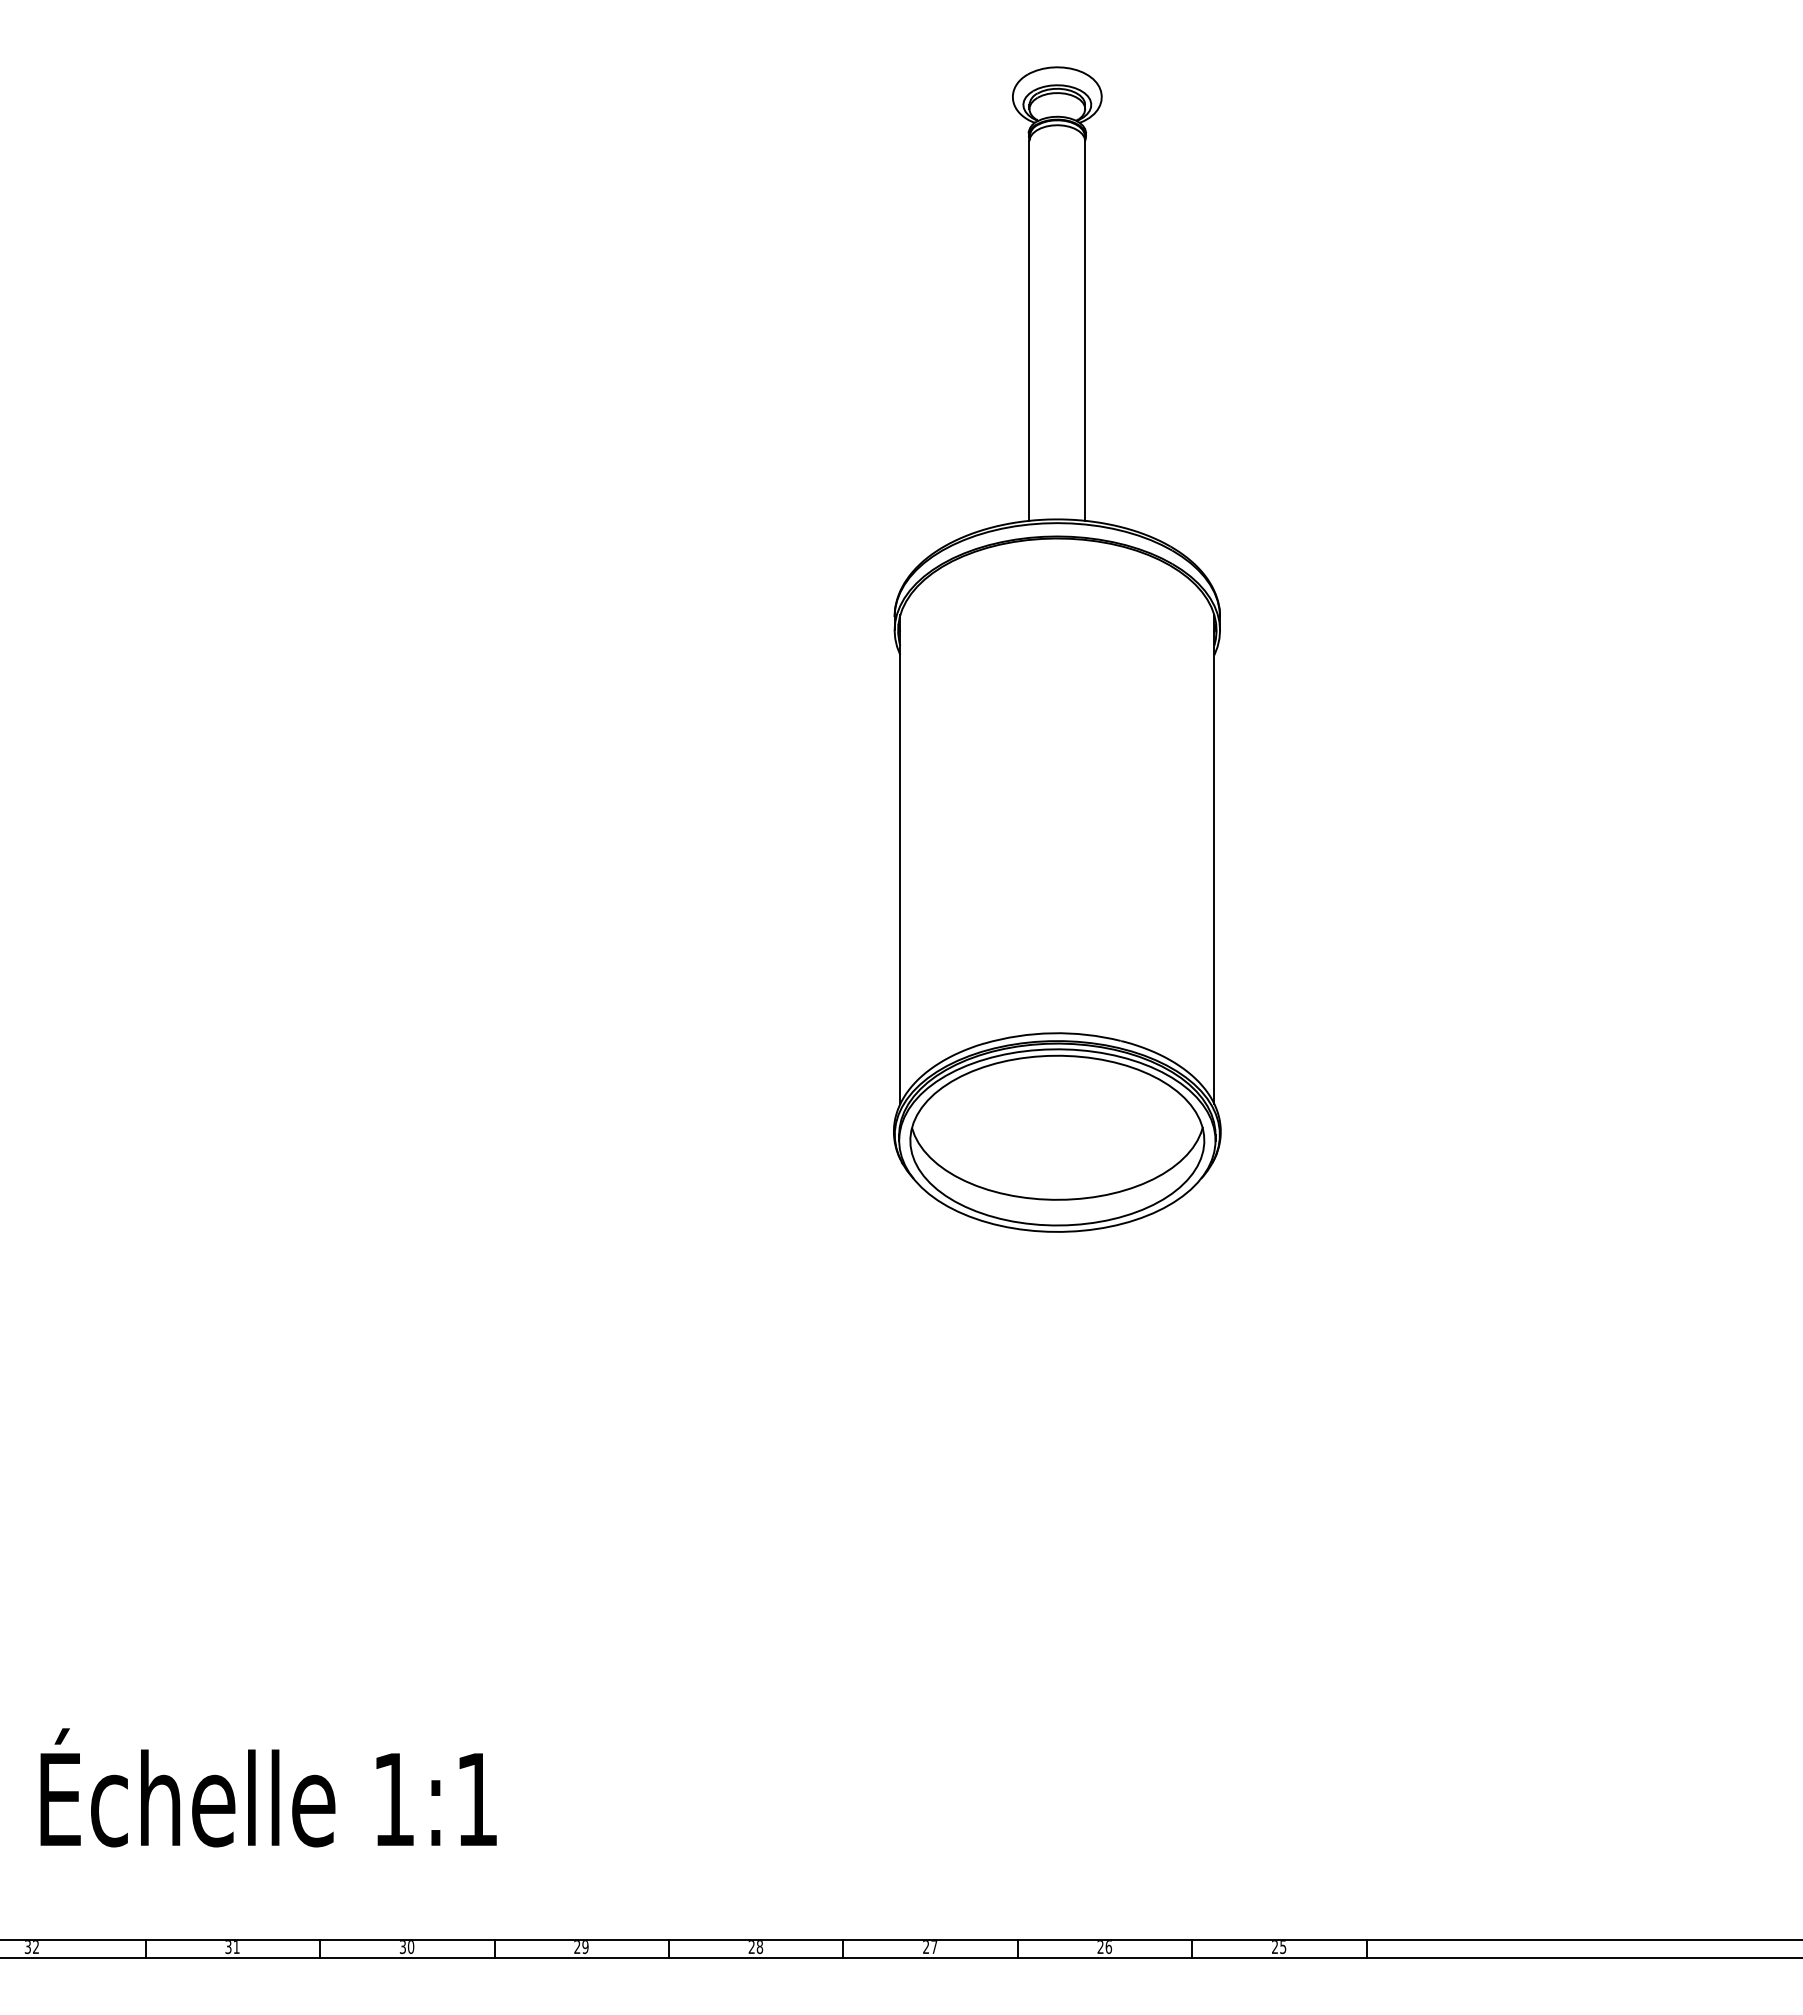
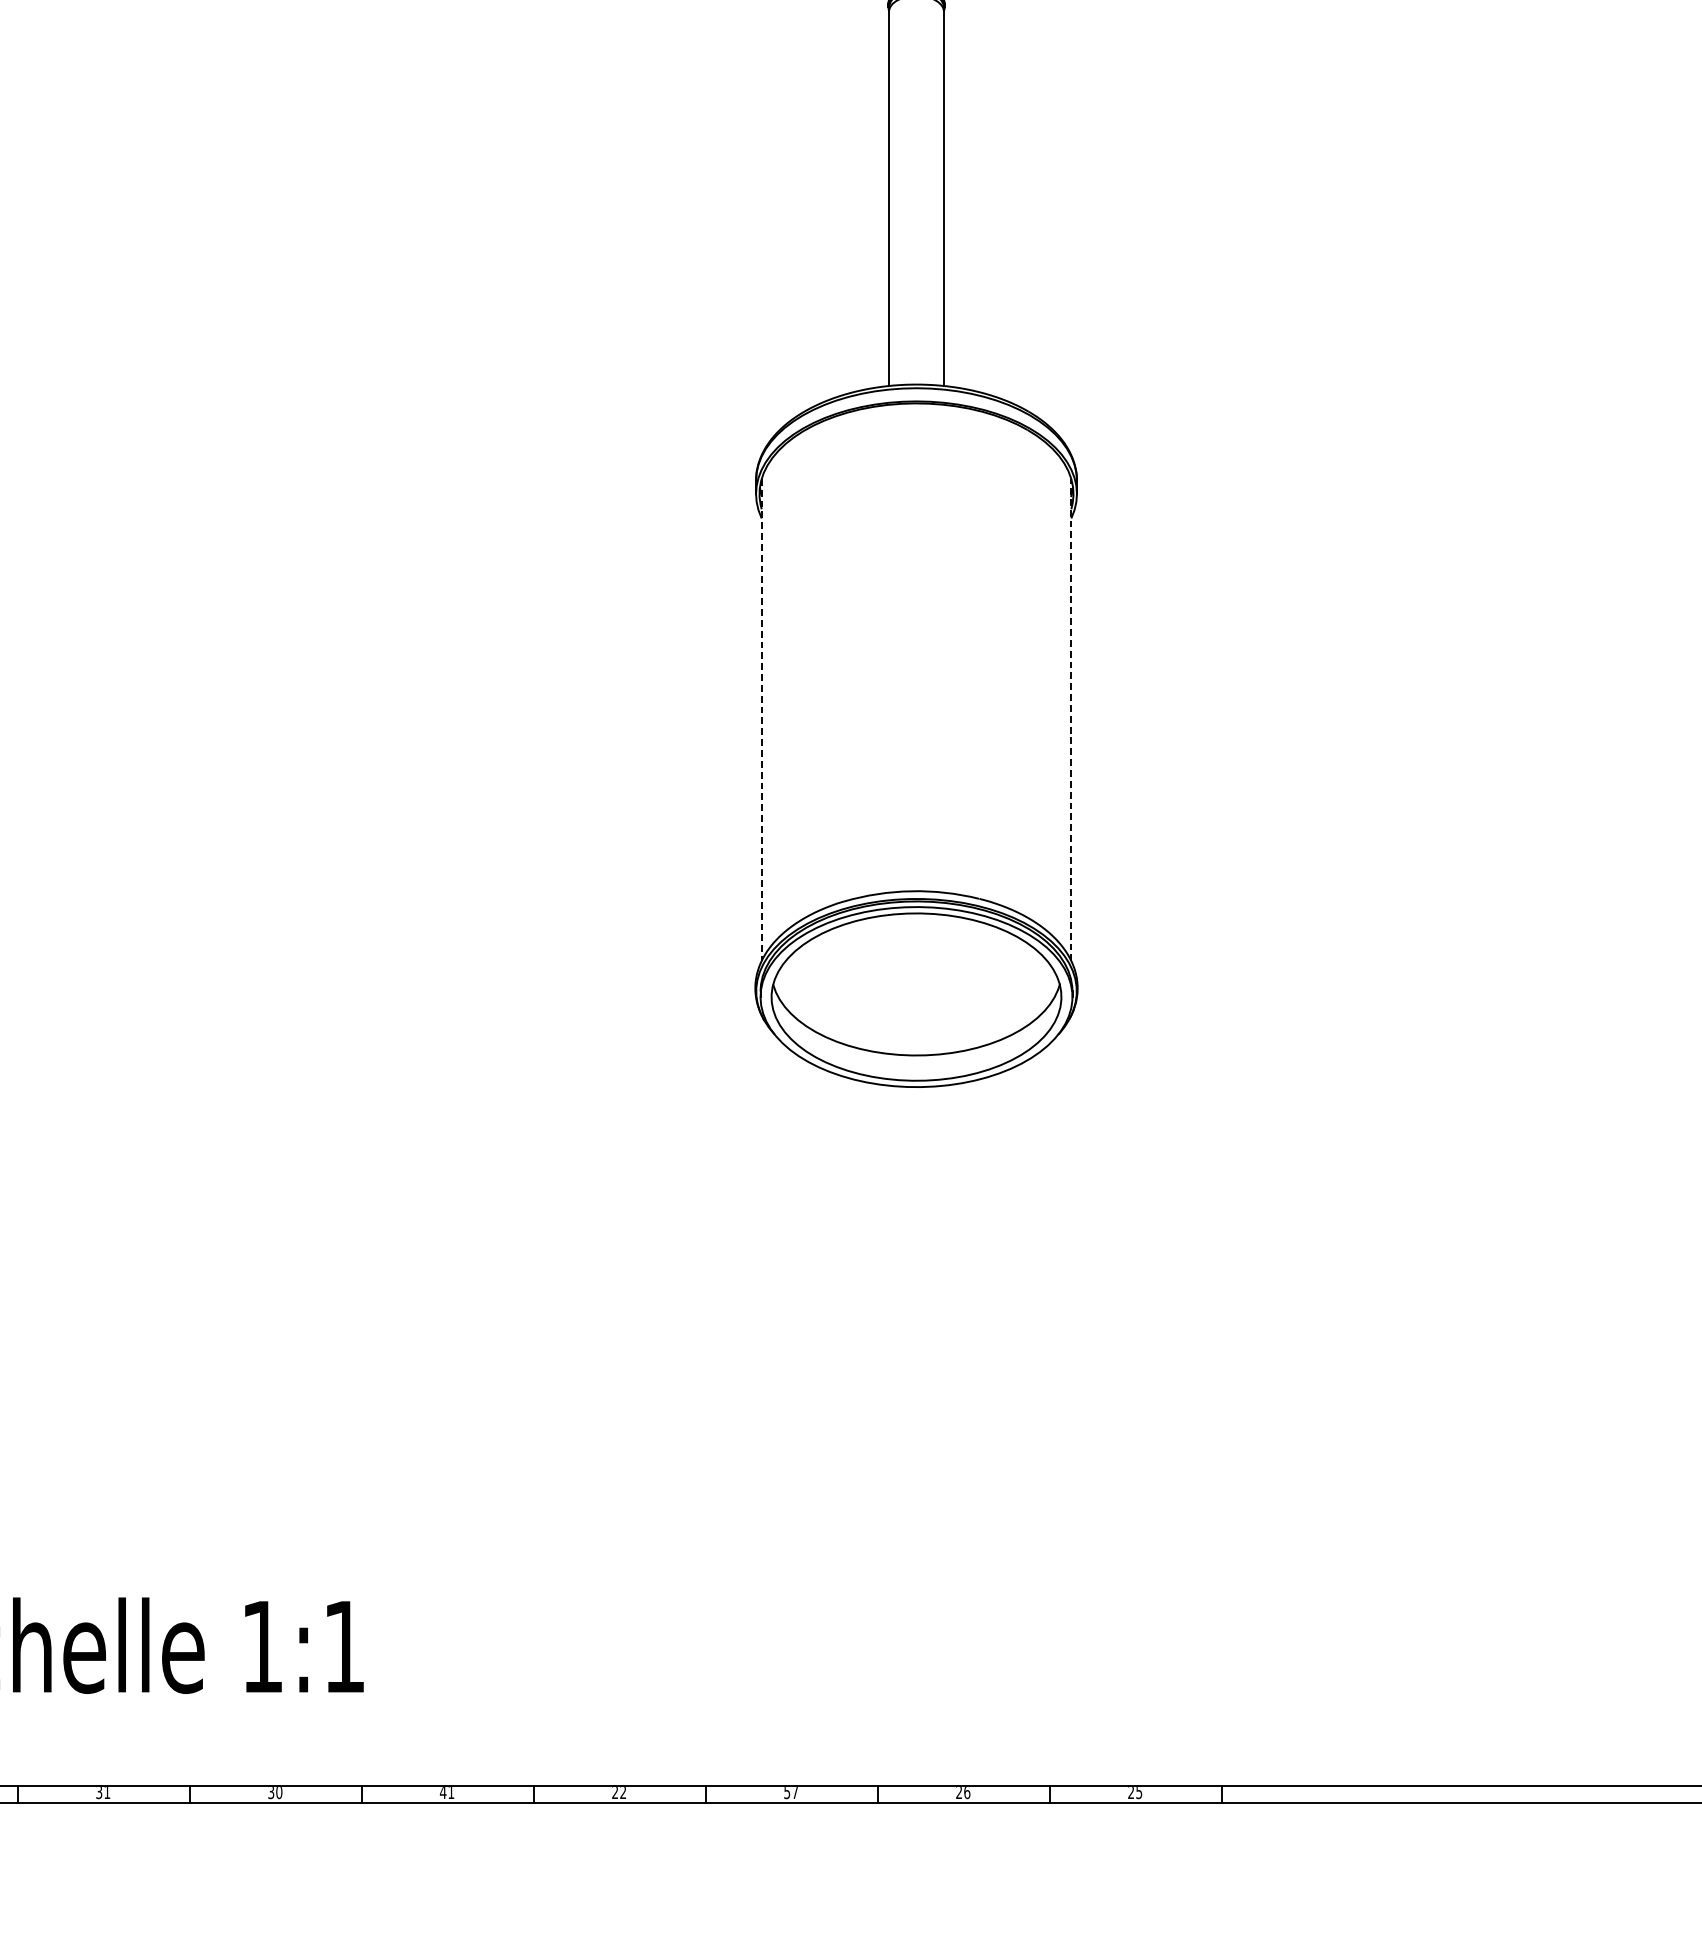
line: (900, 859) -> (761, 719), solid -> dashed
line: (1214, 859) -> (1071, 719), solid -> dashed
text: (581, 1947) -> (447, 1792), 29 -> 41
text: (759, 1947) -> (622, 1792), 28 -> 22
text: (926, 1947) -> (787, 1792), 27 -> 57

